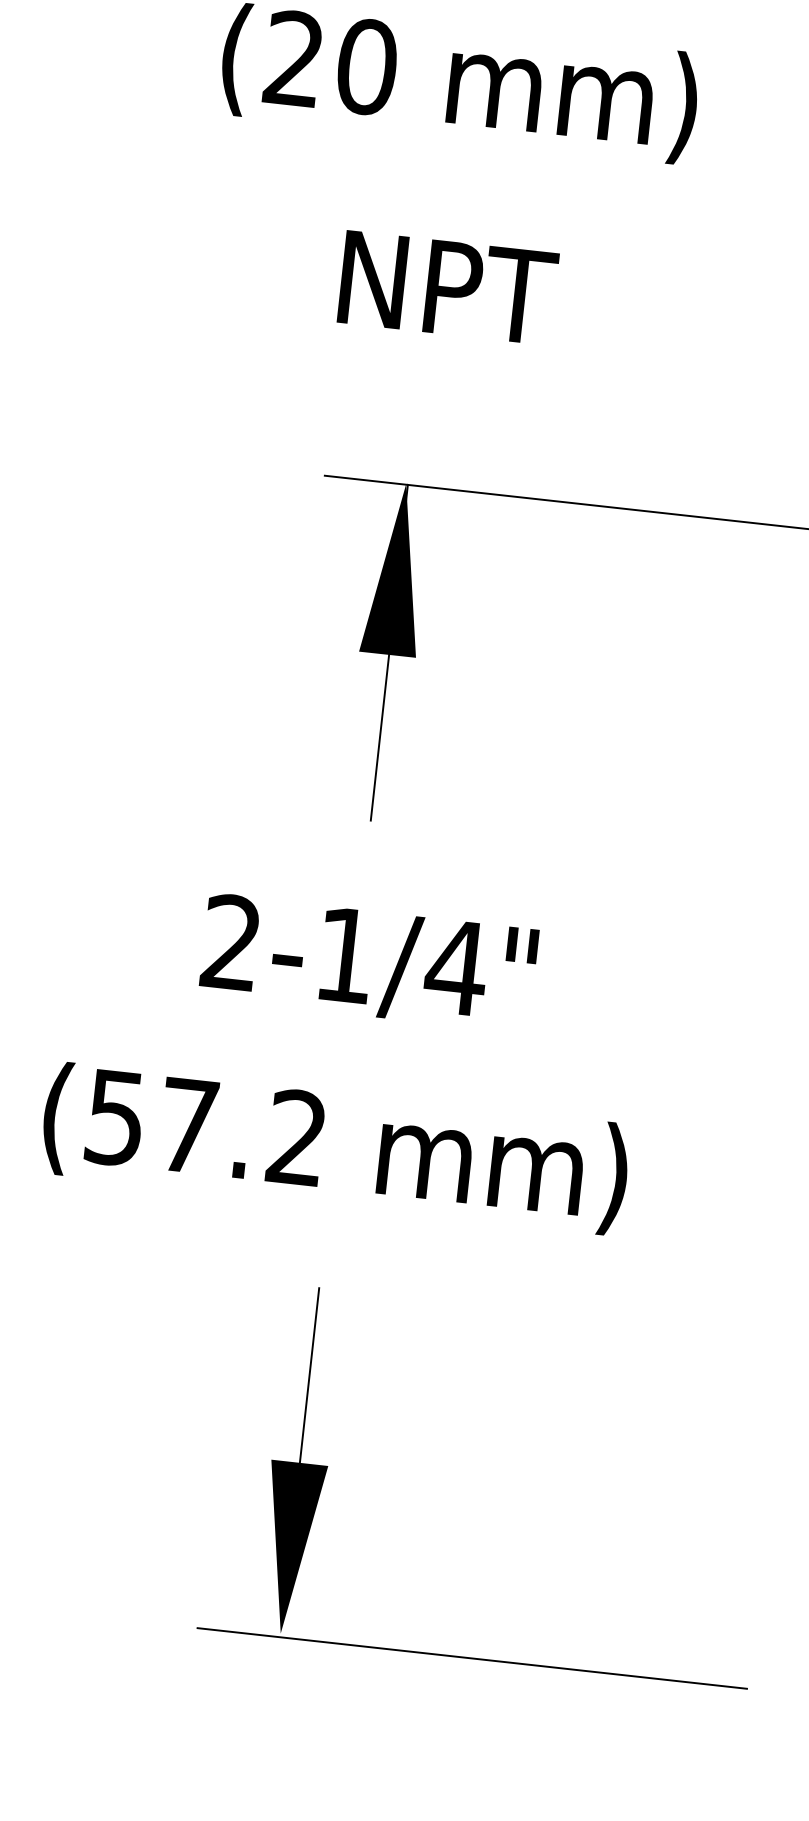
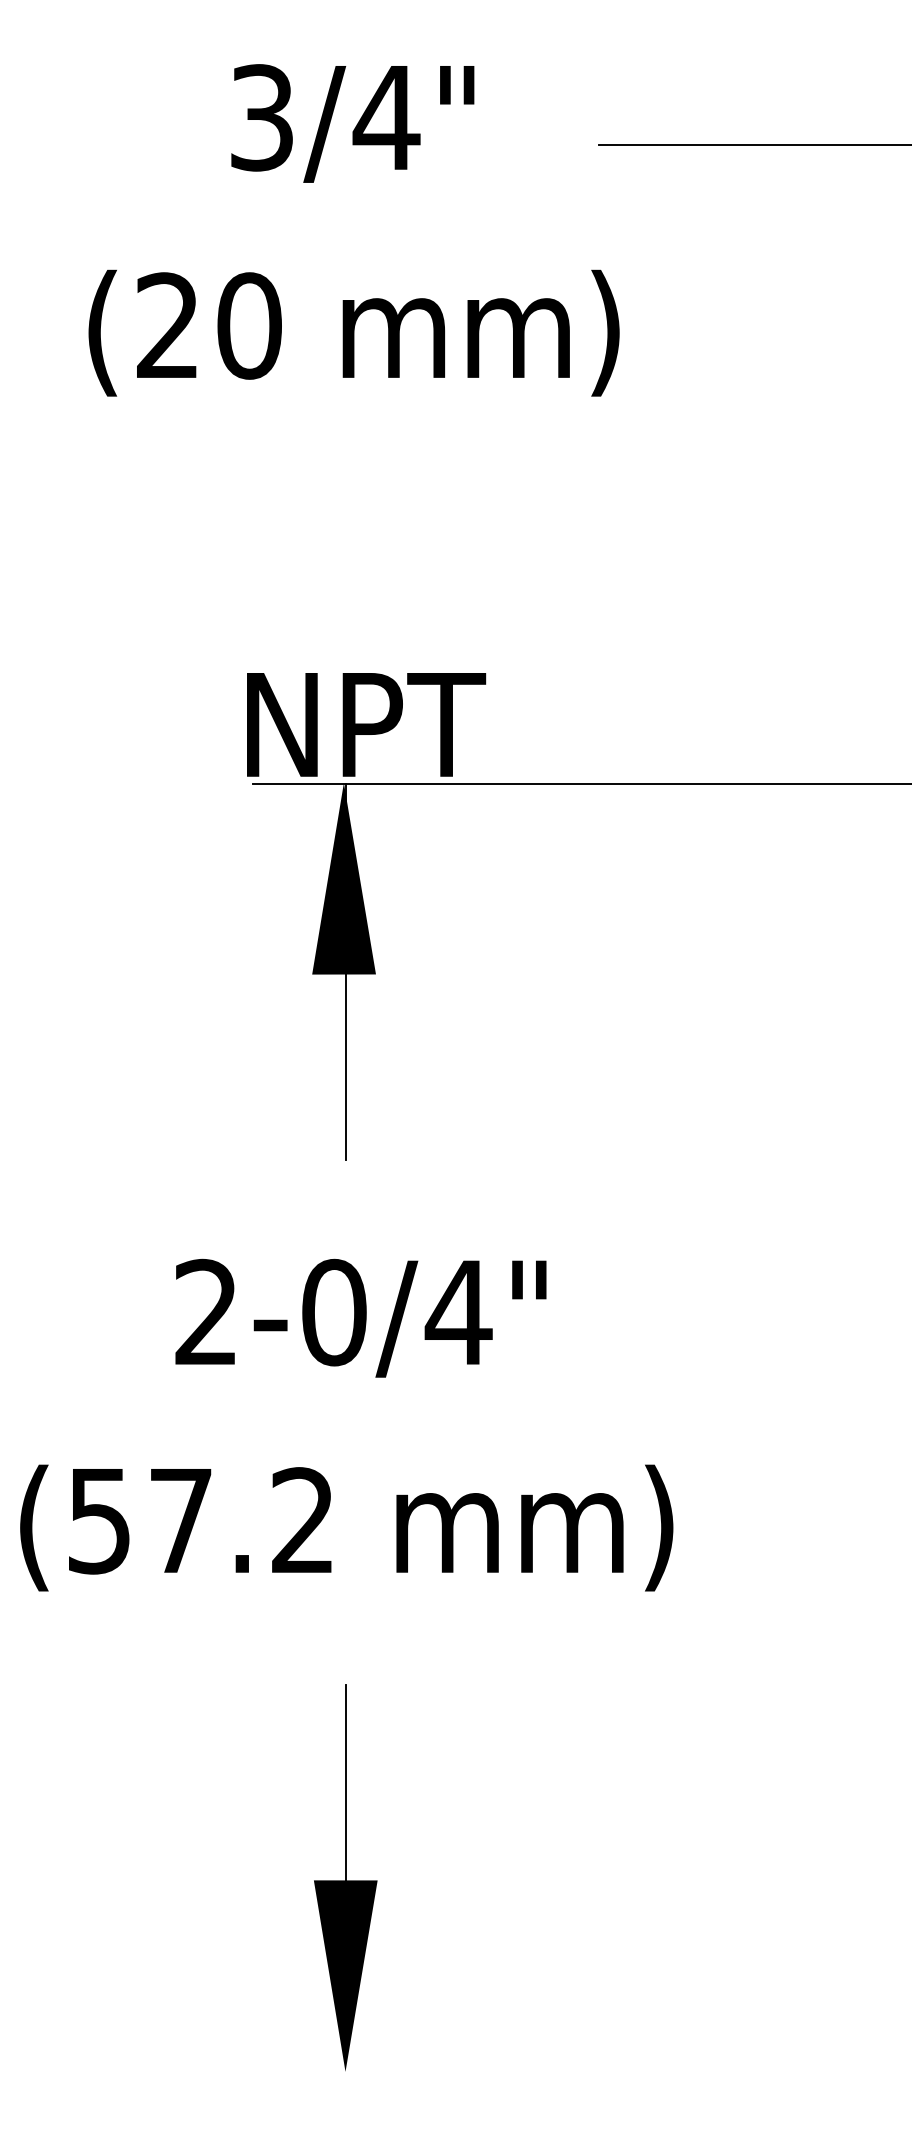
text: (448, 287) -> (366, 724), moved
text: (345, 955) -> (334, 1312), 2-1/4" -> 2-0/4"
line: (472, 1658) -> (560, 2076), removed

